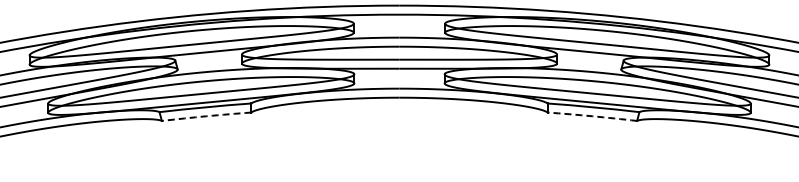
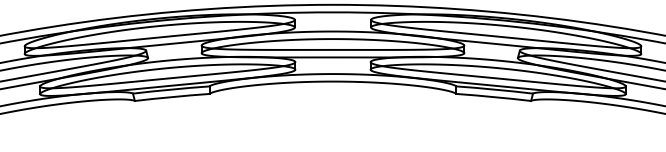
arc: (206, 116) -> (172, 97), dashed -> solid
arc: (592, 116) -> (493, 97), dashed -> solid

